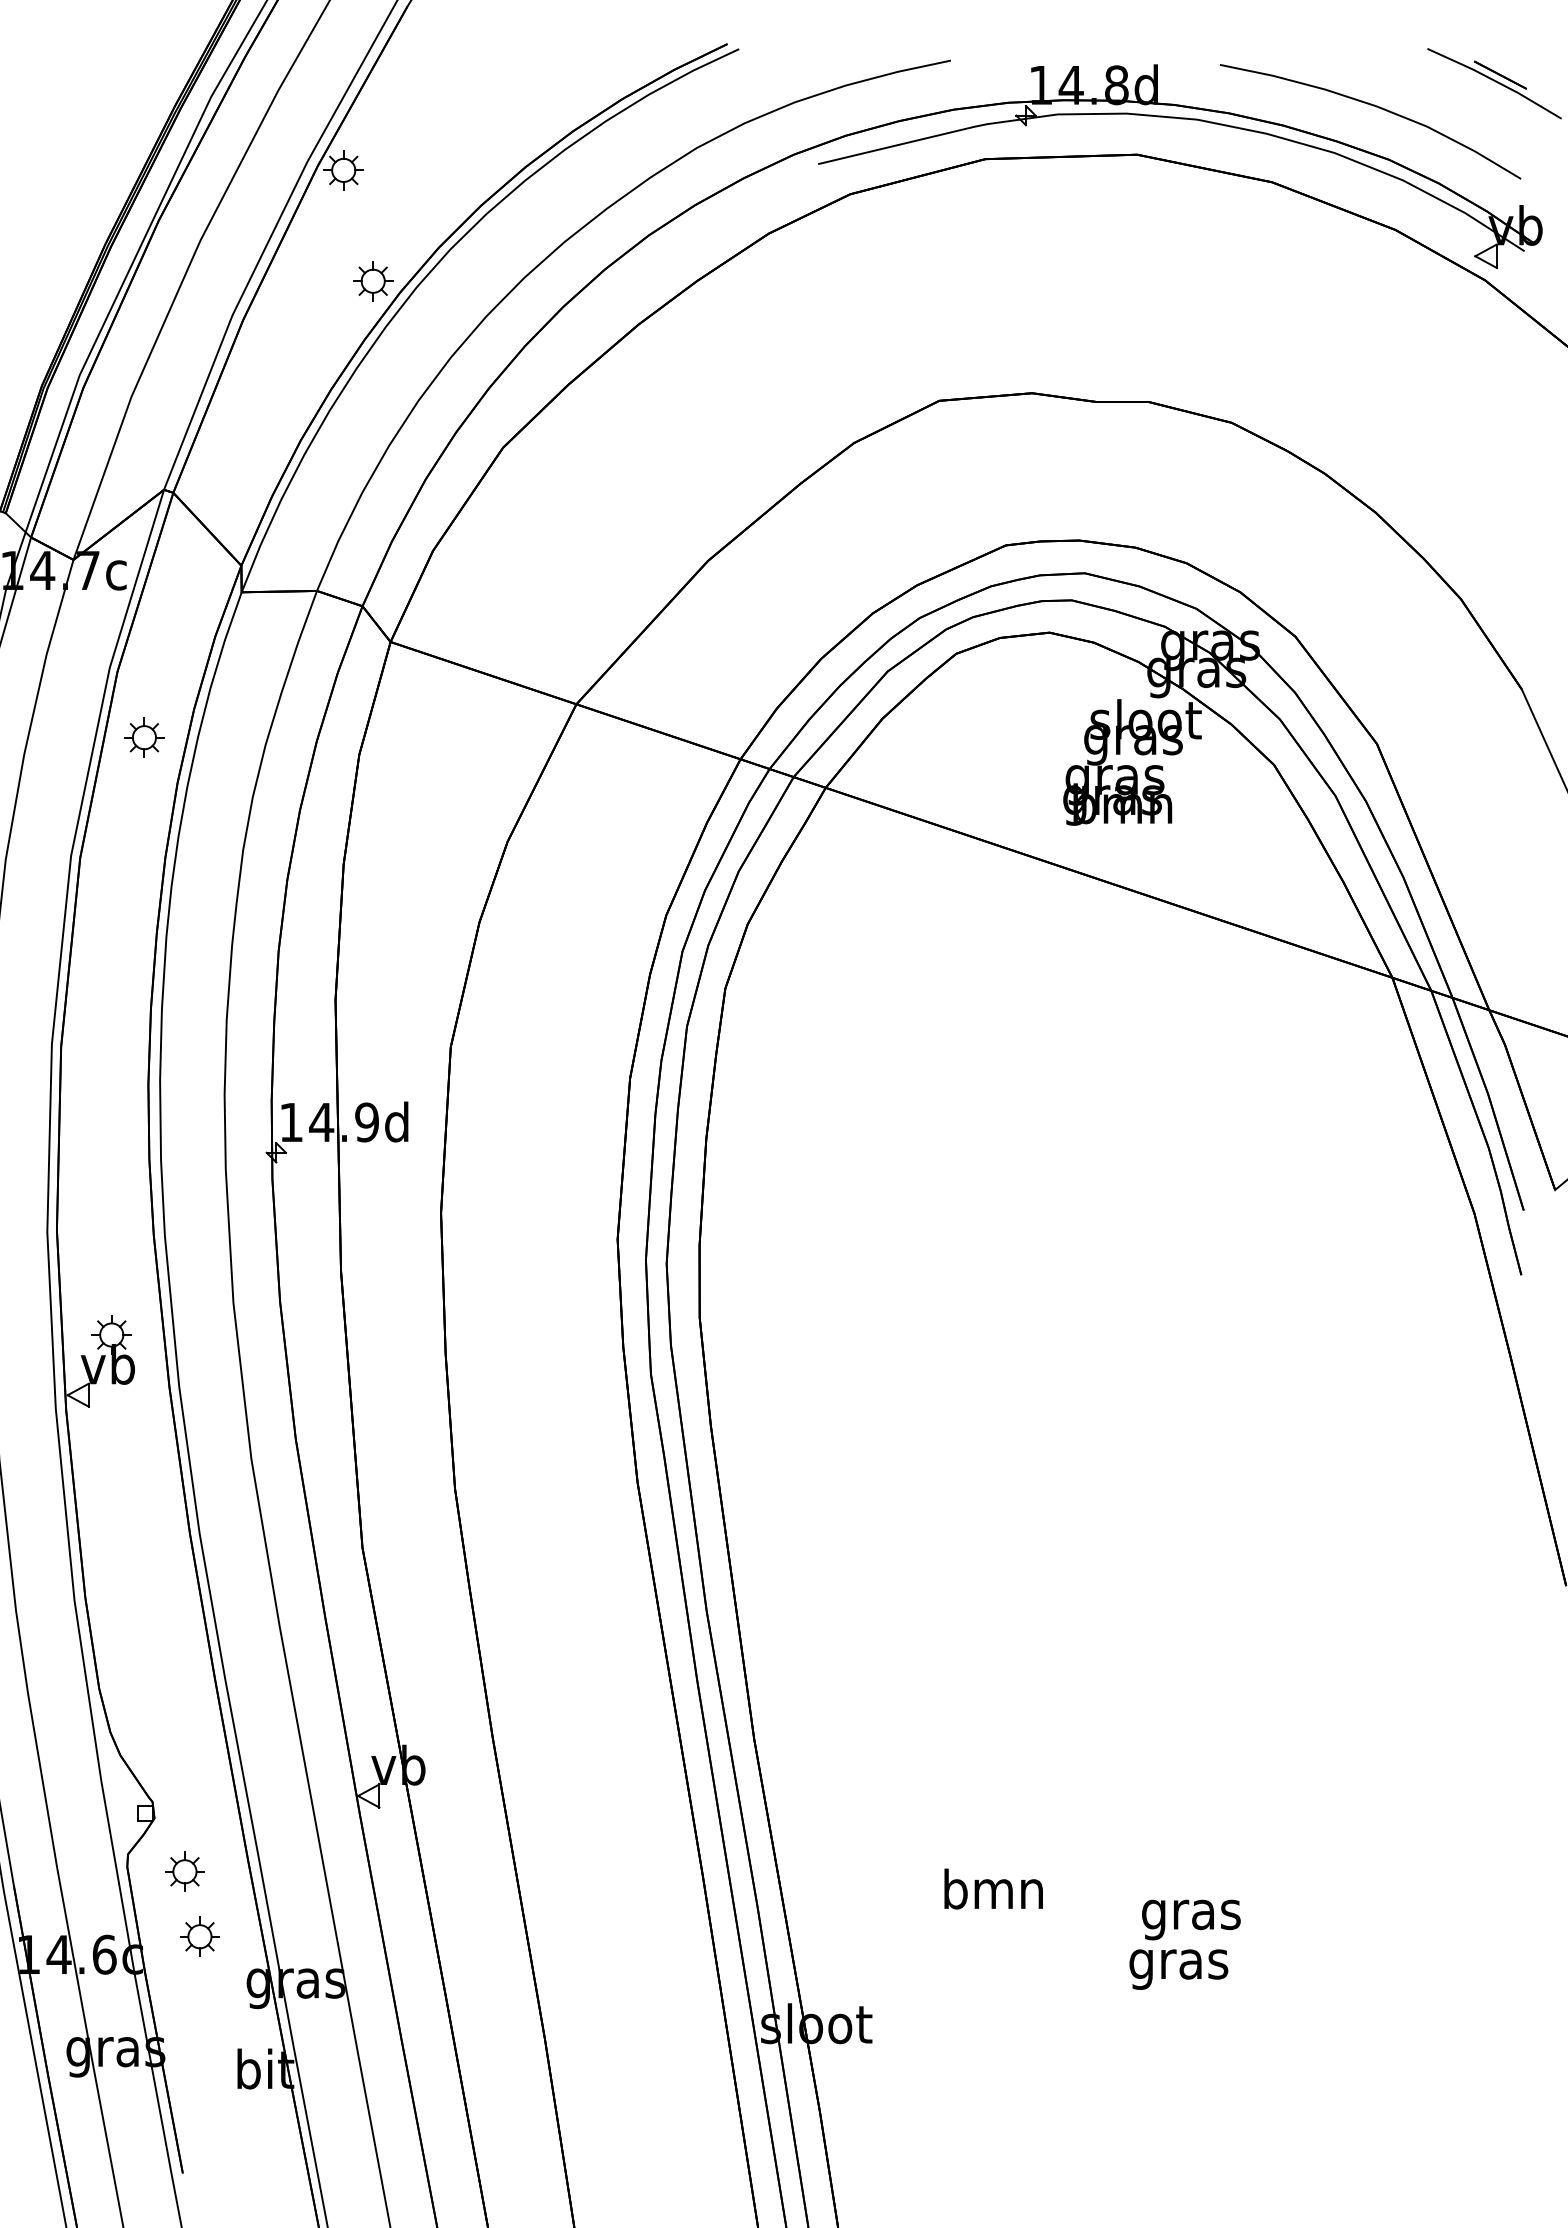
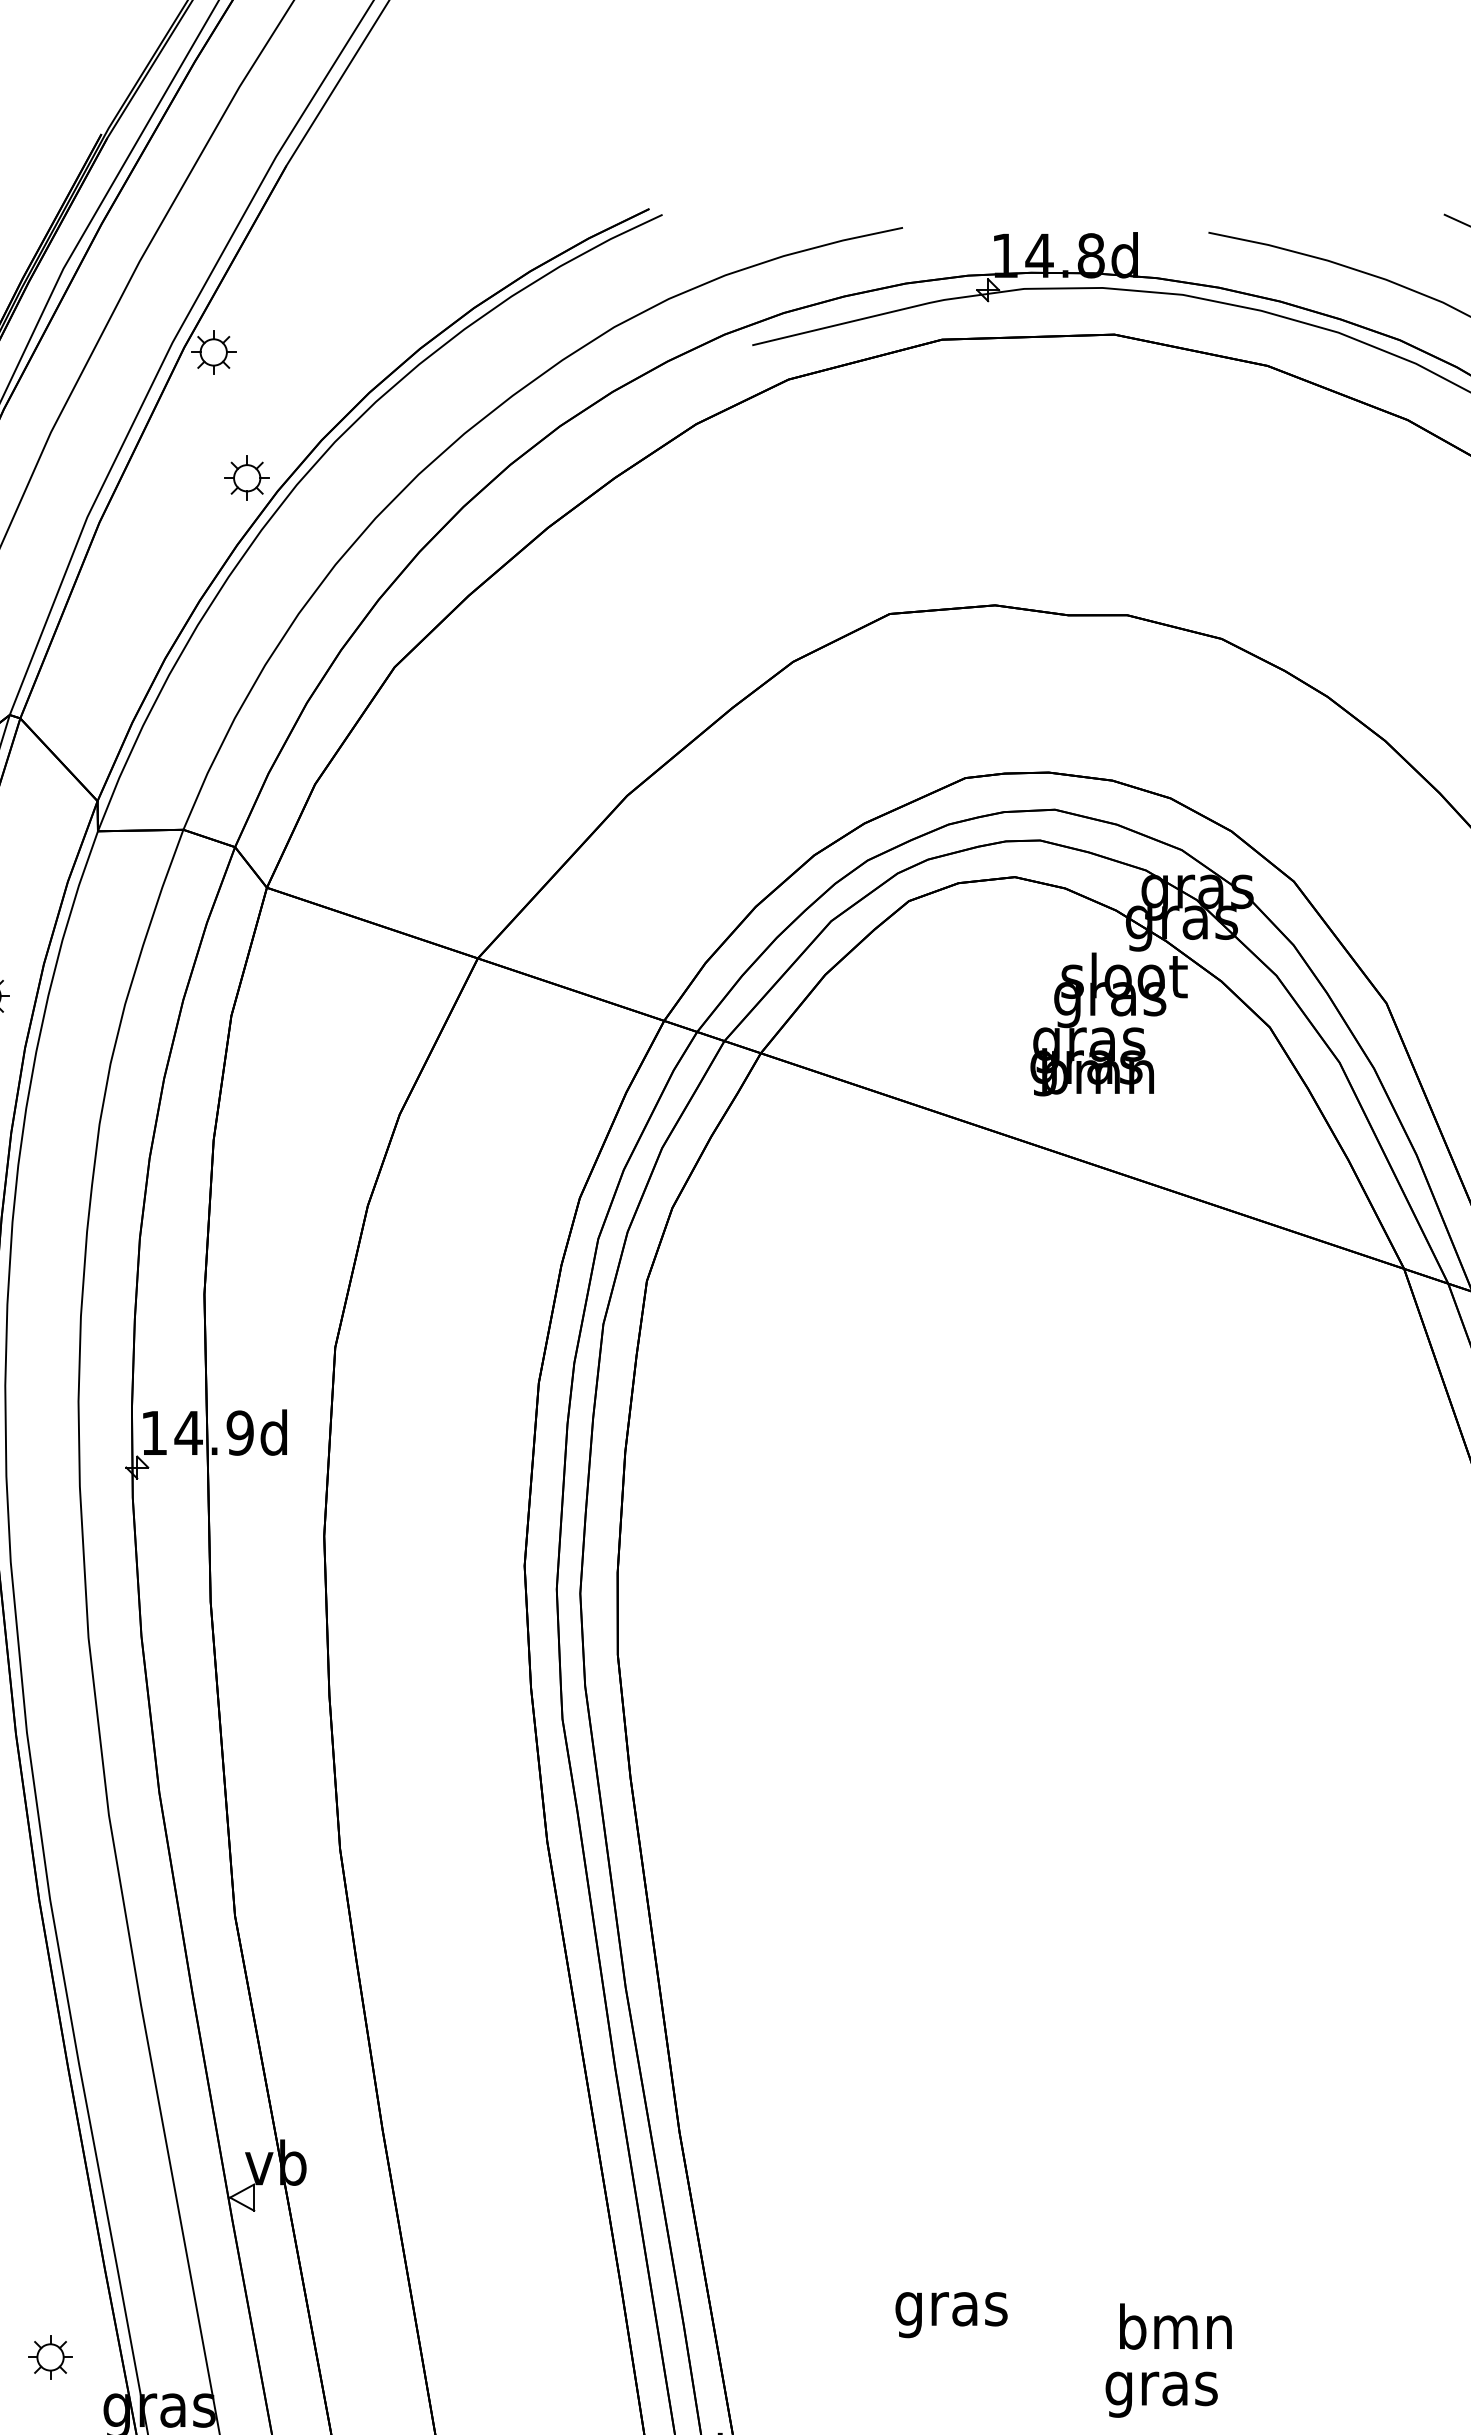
part: (184, 1871) -> (32, 2283), removed
text: (993, 1893) -> (951, 2308), bmn -> gras
text: (1191, 1914) -> (1176, 2332), gras -> bmn

